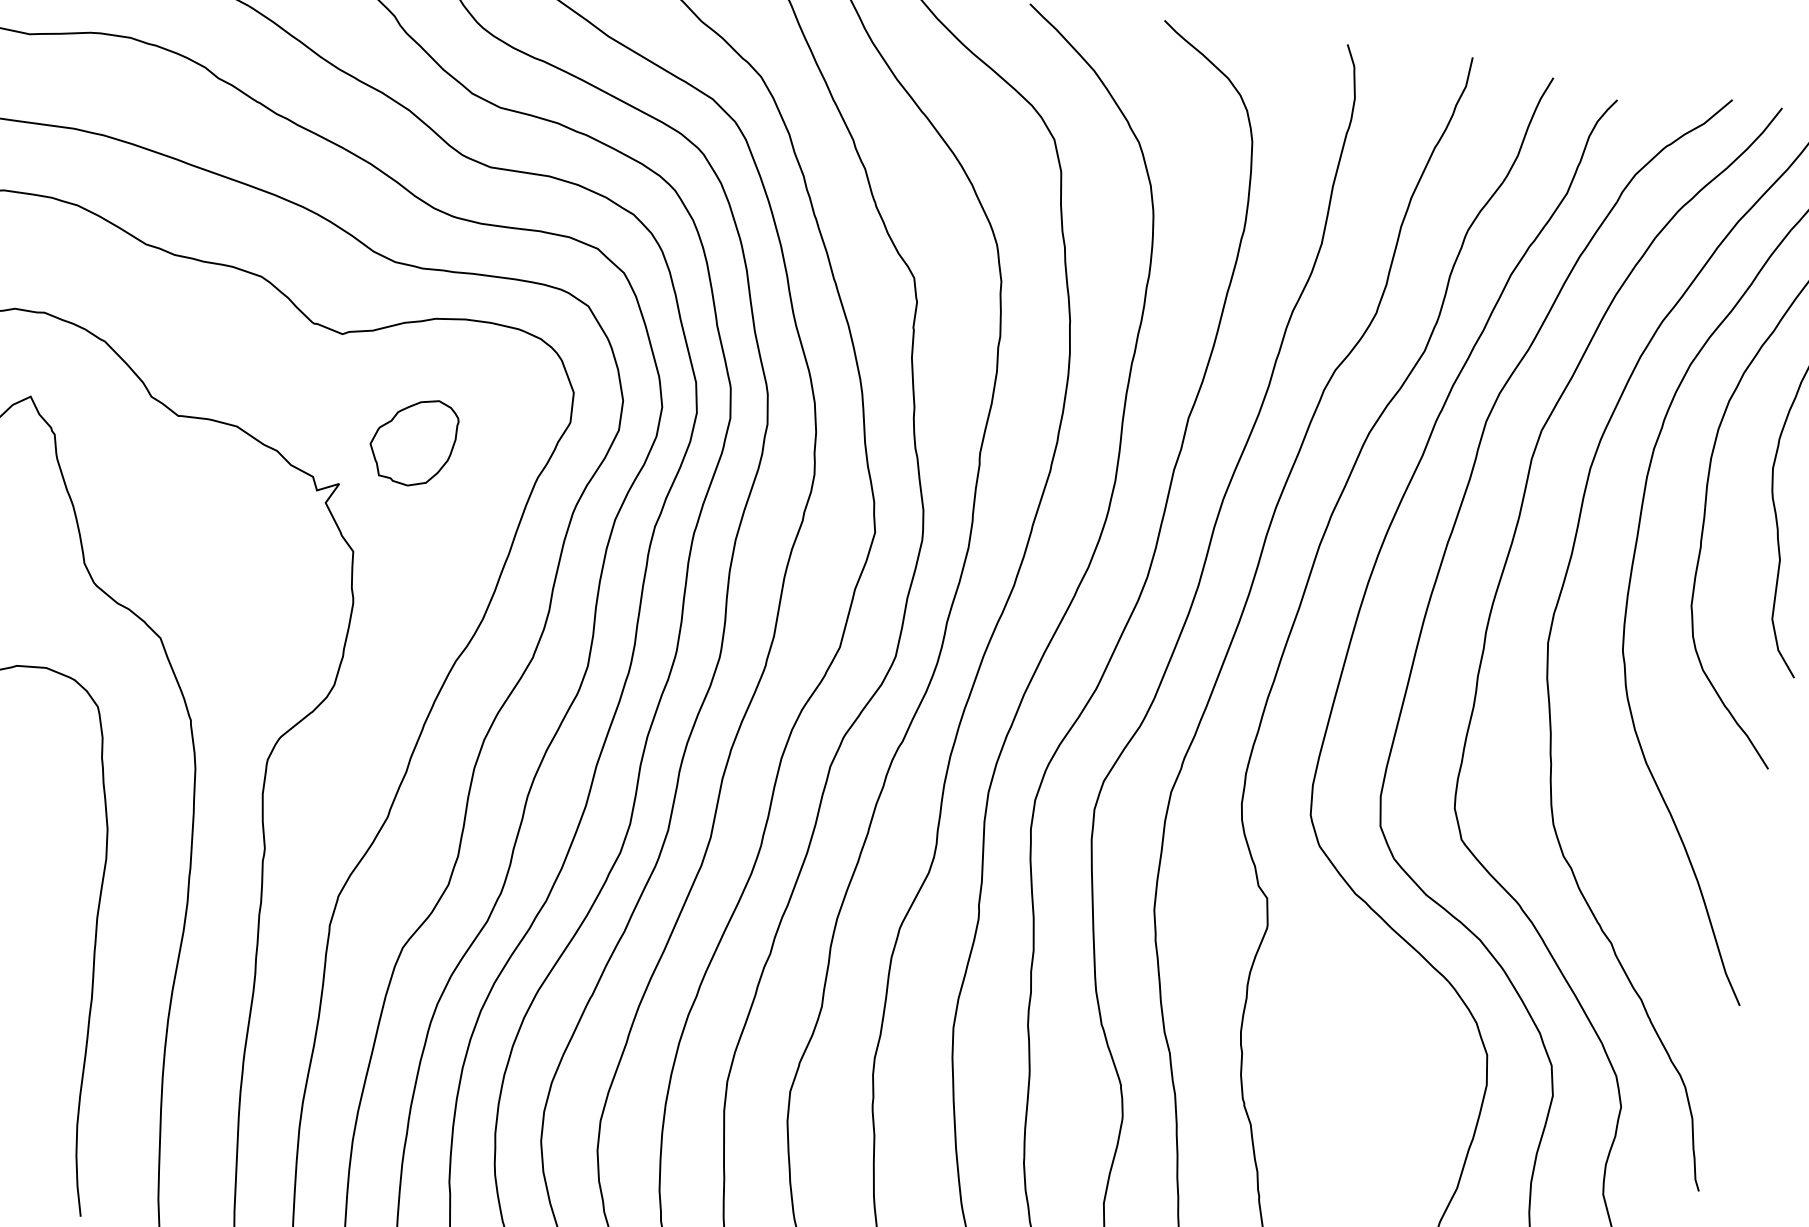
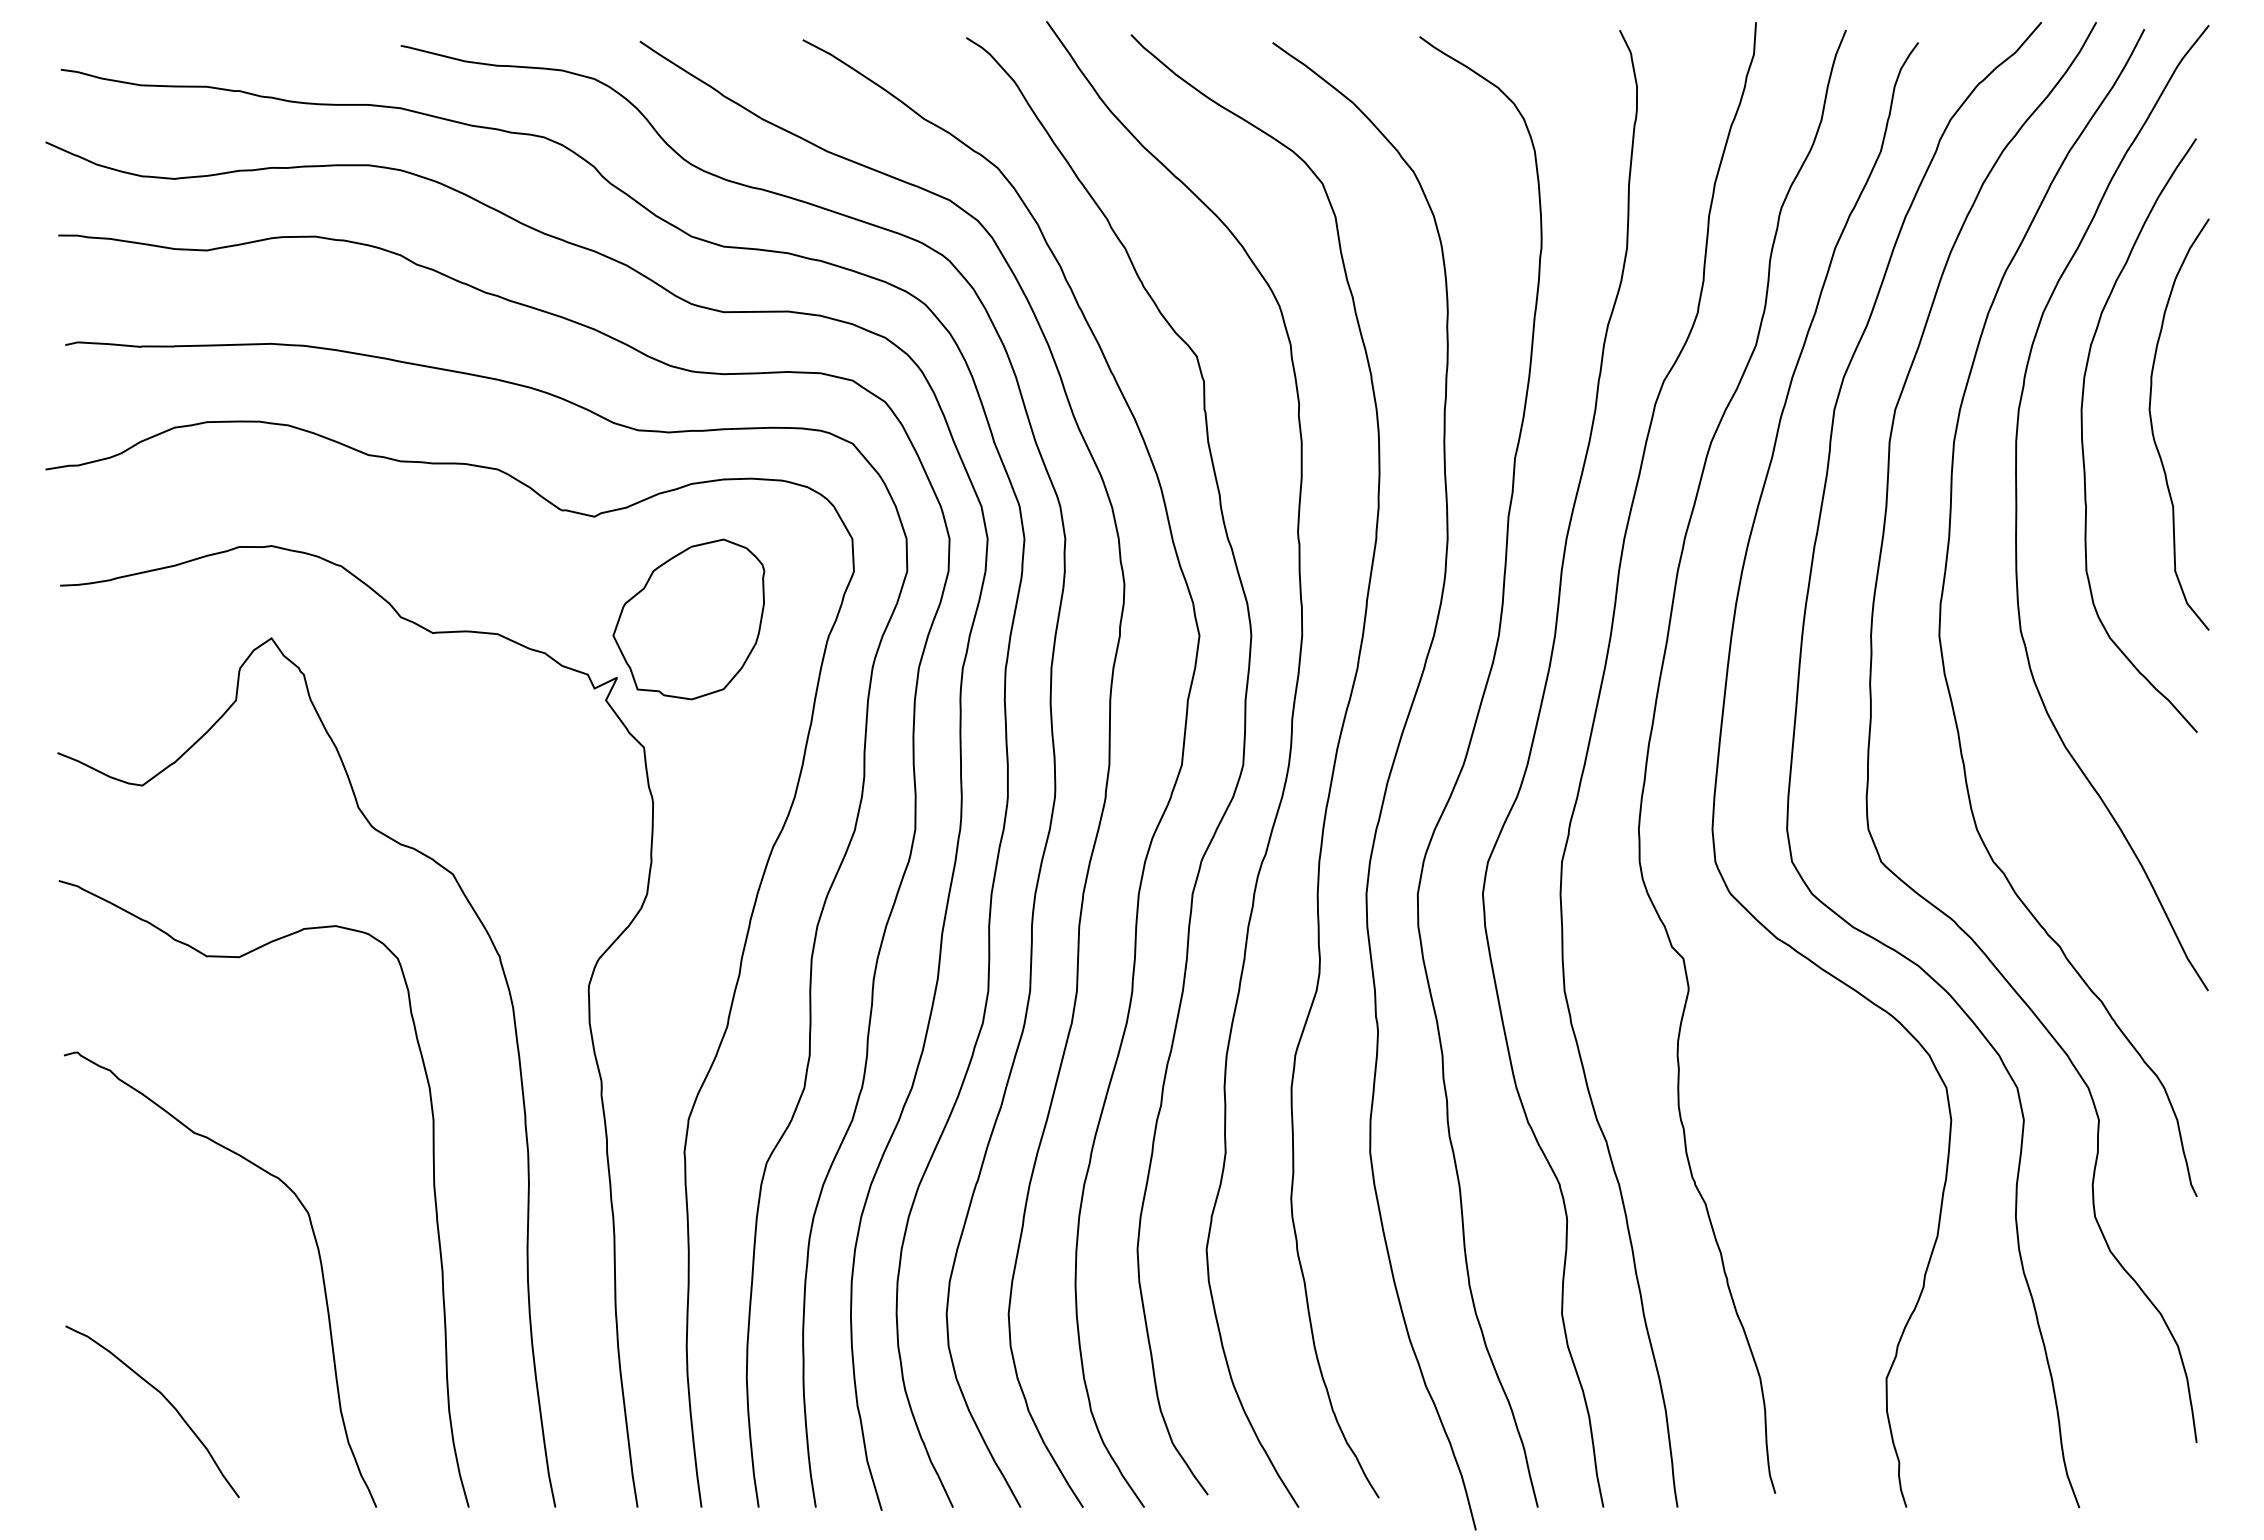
part: (412, 441) -> (688, 619), size x1.67

